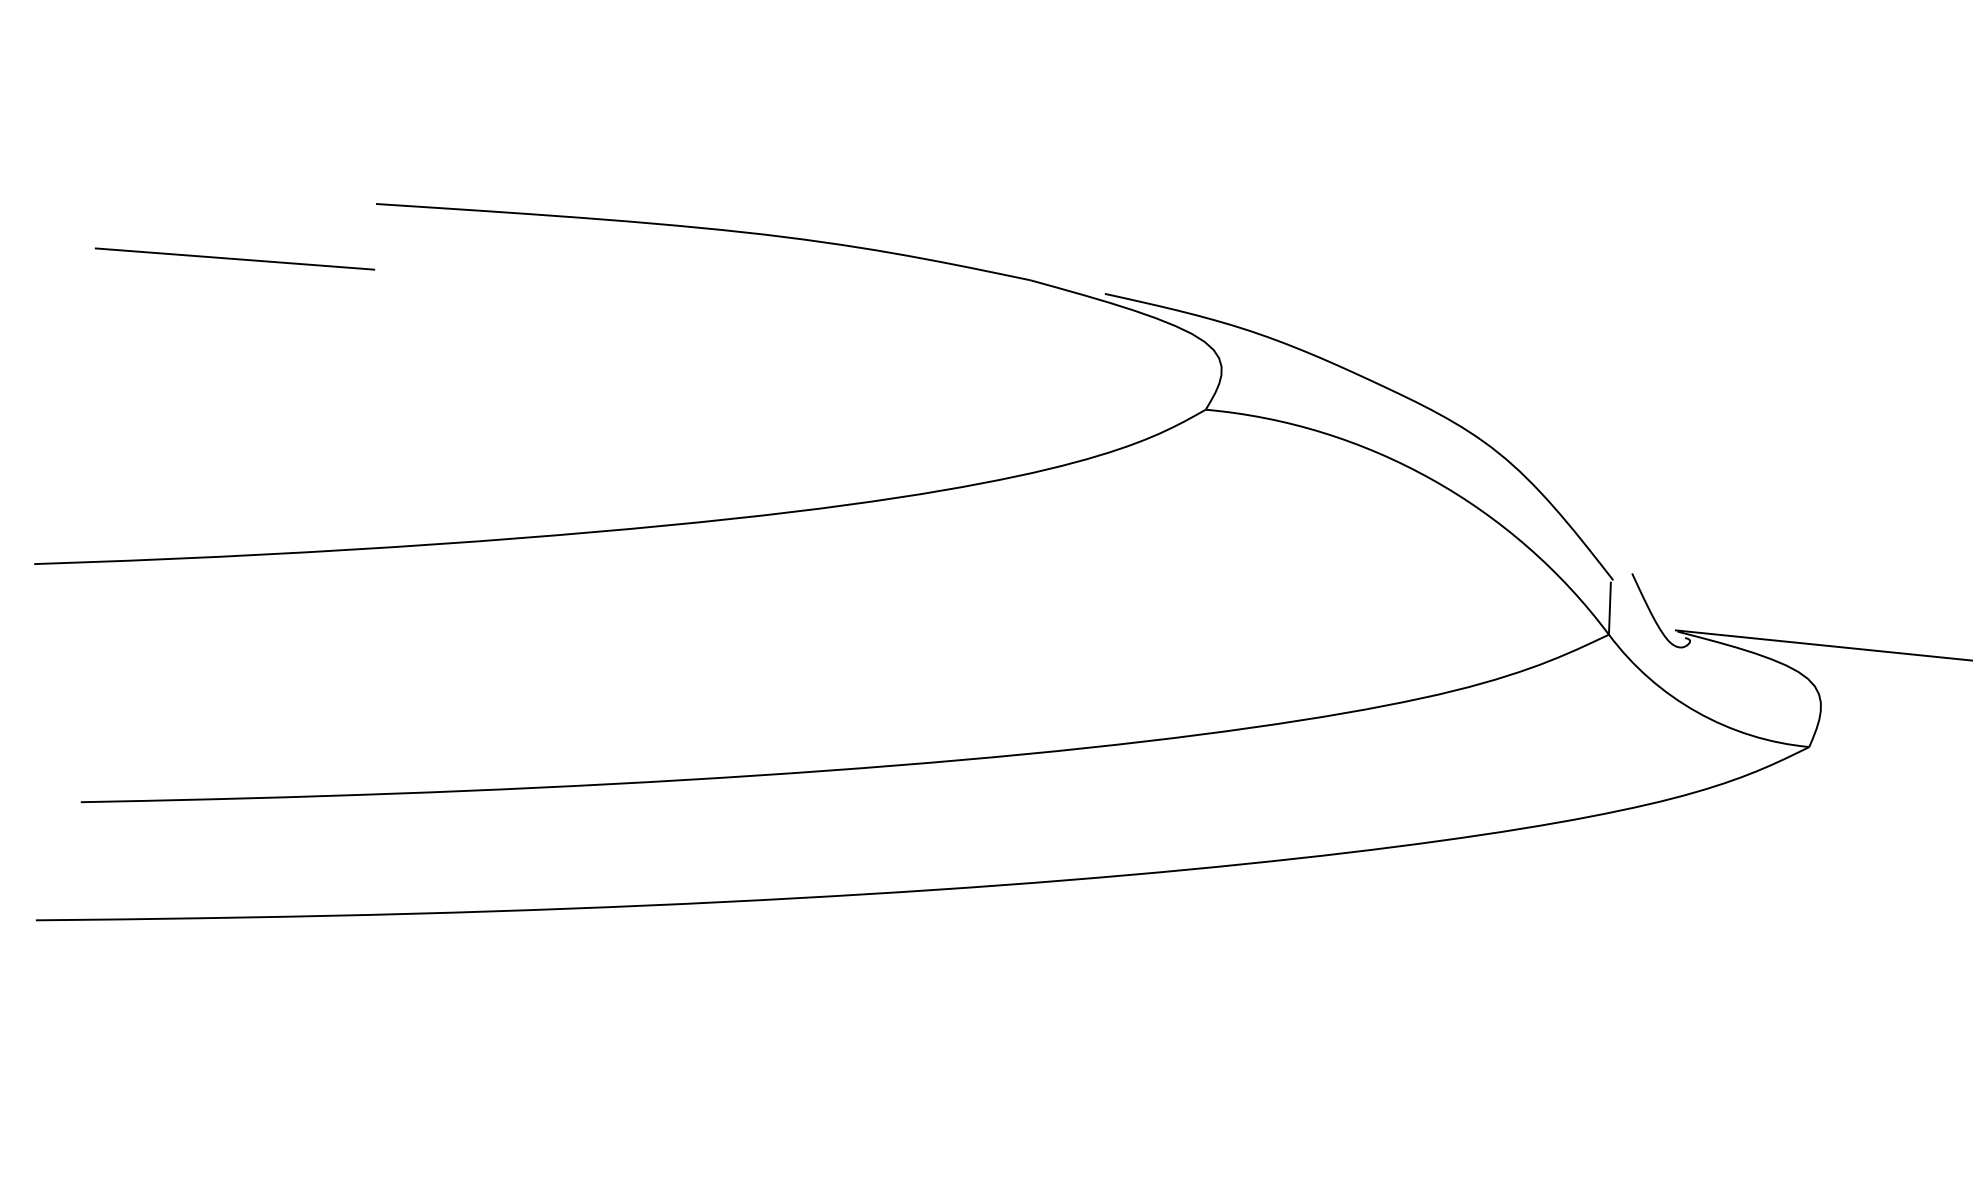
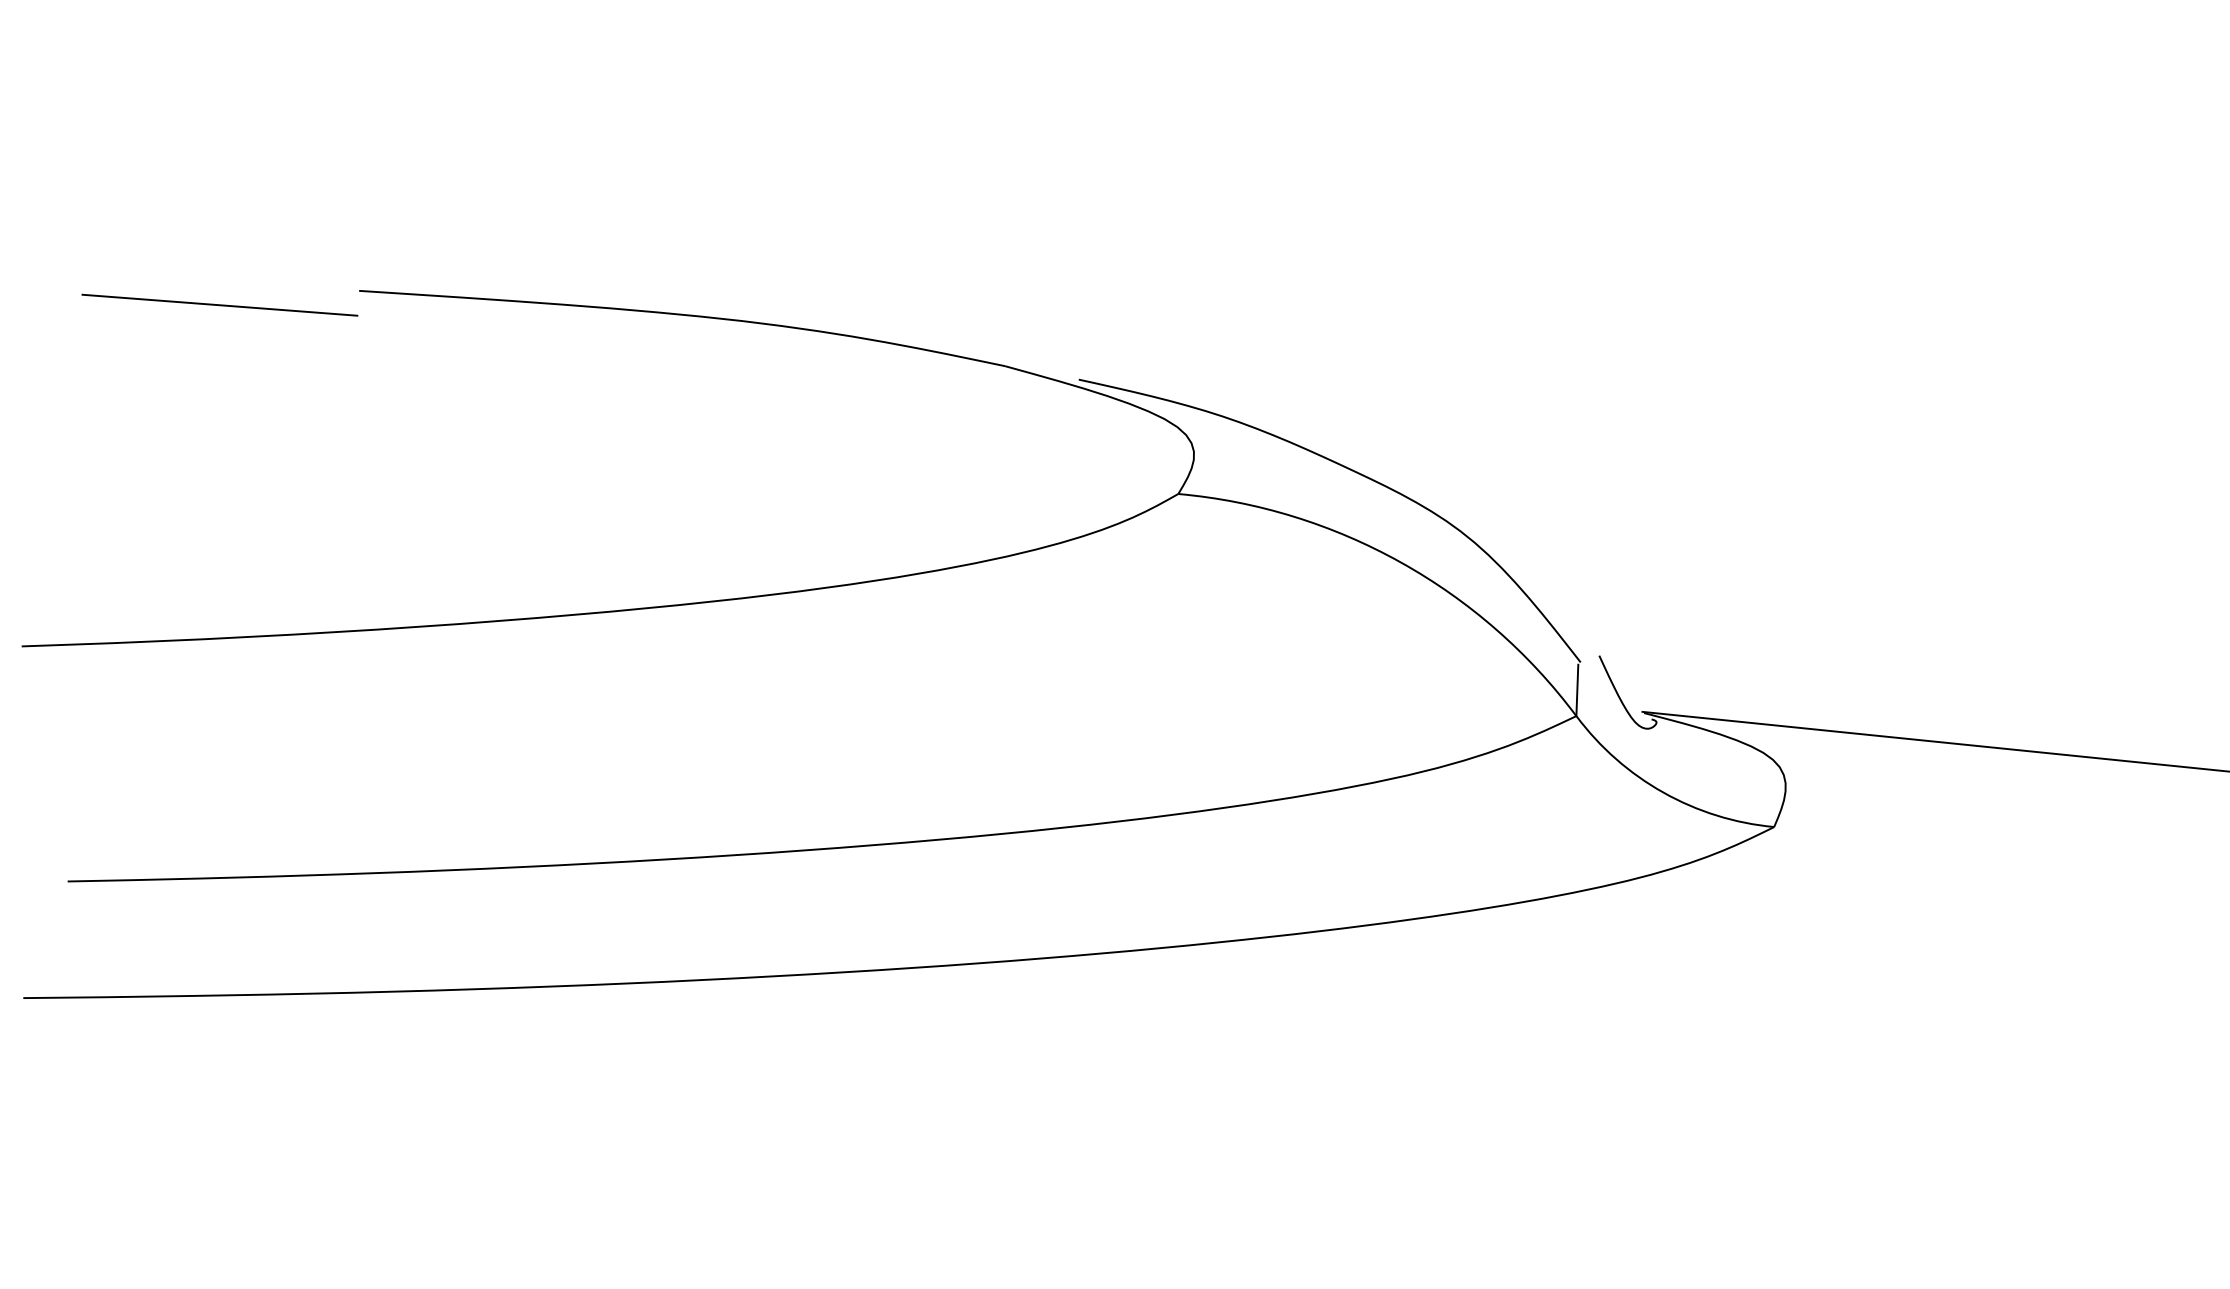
line: (234, 258) -> (219, 304), moved

